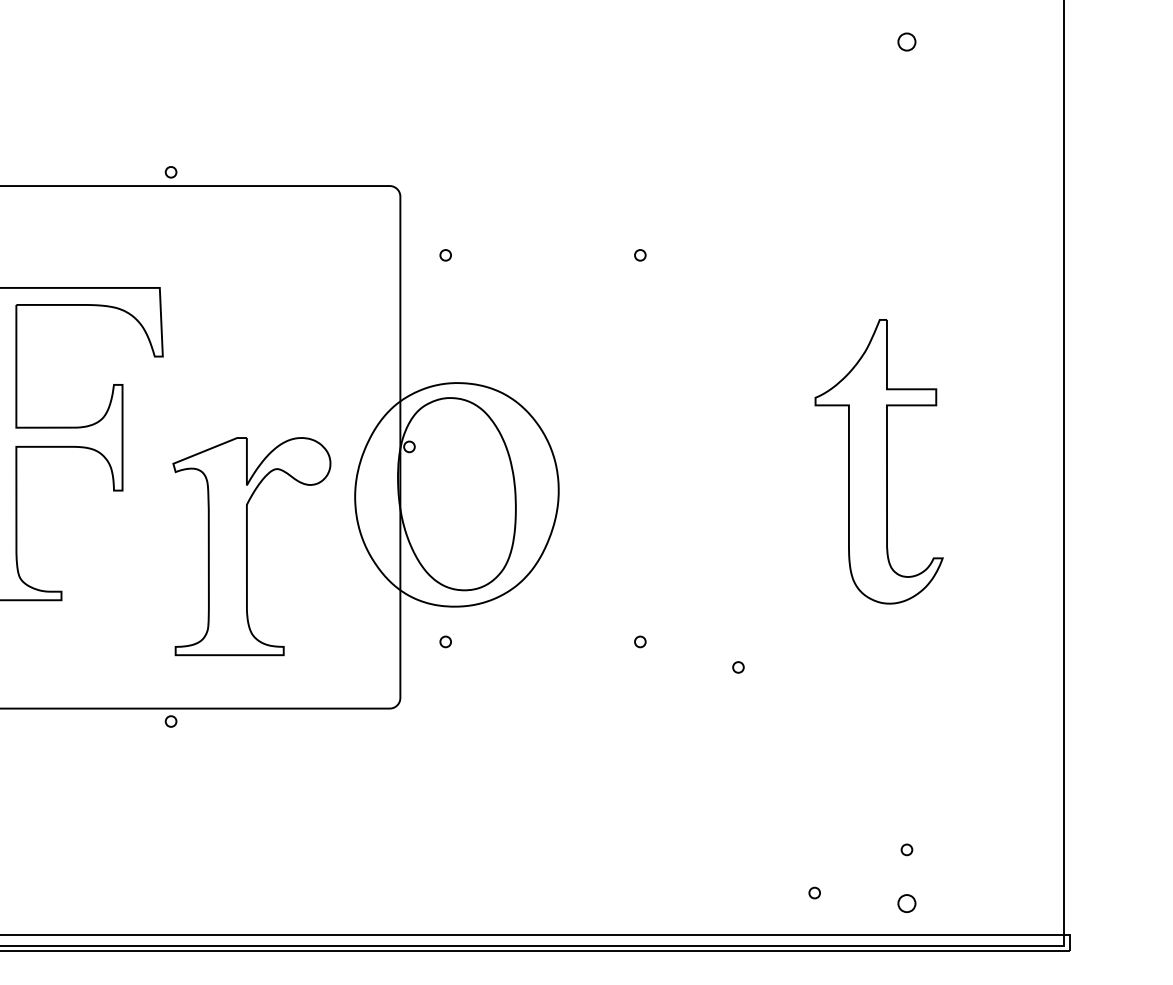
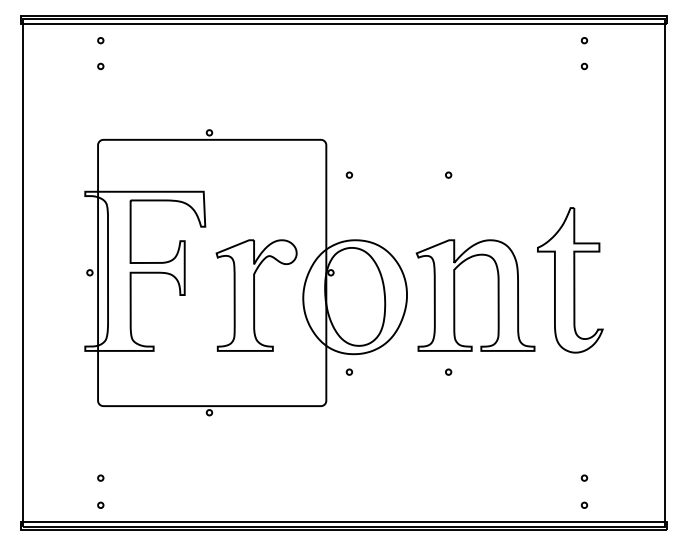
part: (907, 42) -> (584, 66), size x0.62
part: (653, 491) -> (455, 295), added
part: (251, 546) -> (256, 295), moved
part: (738, 666) -> (498, 384), removed
part: (814, 891) -> (537, 499), removed
part: (907, 901) -> (584, 504), size x0.62

